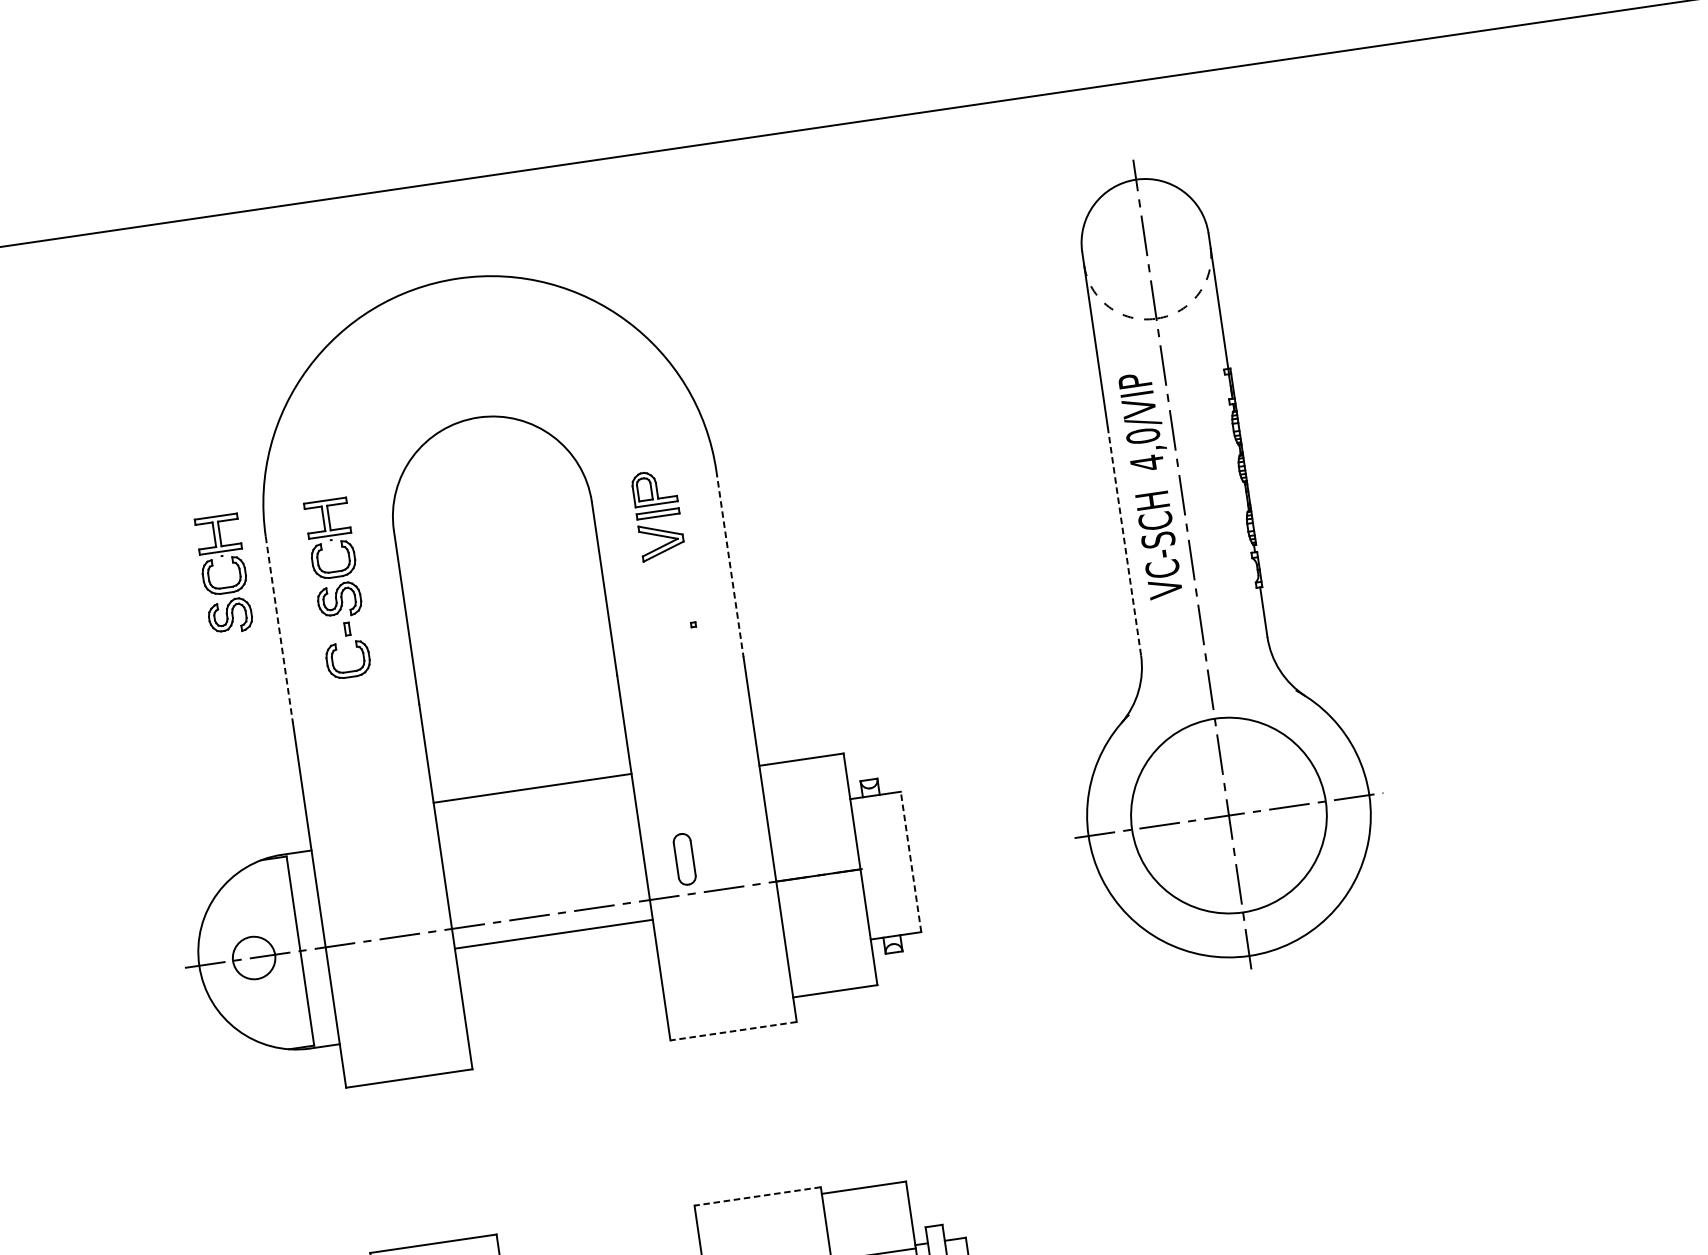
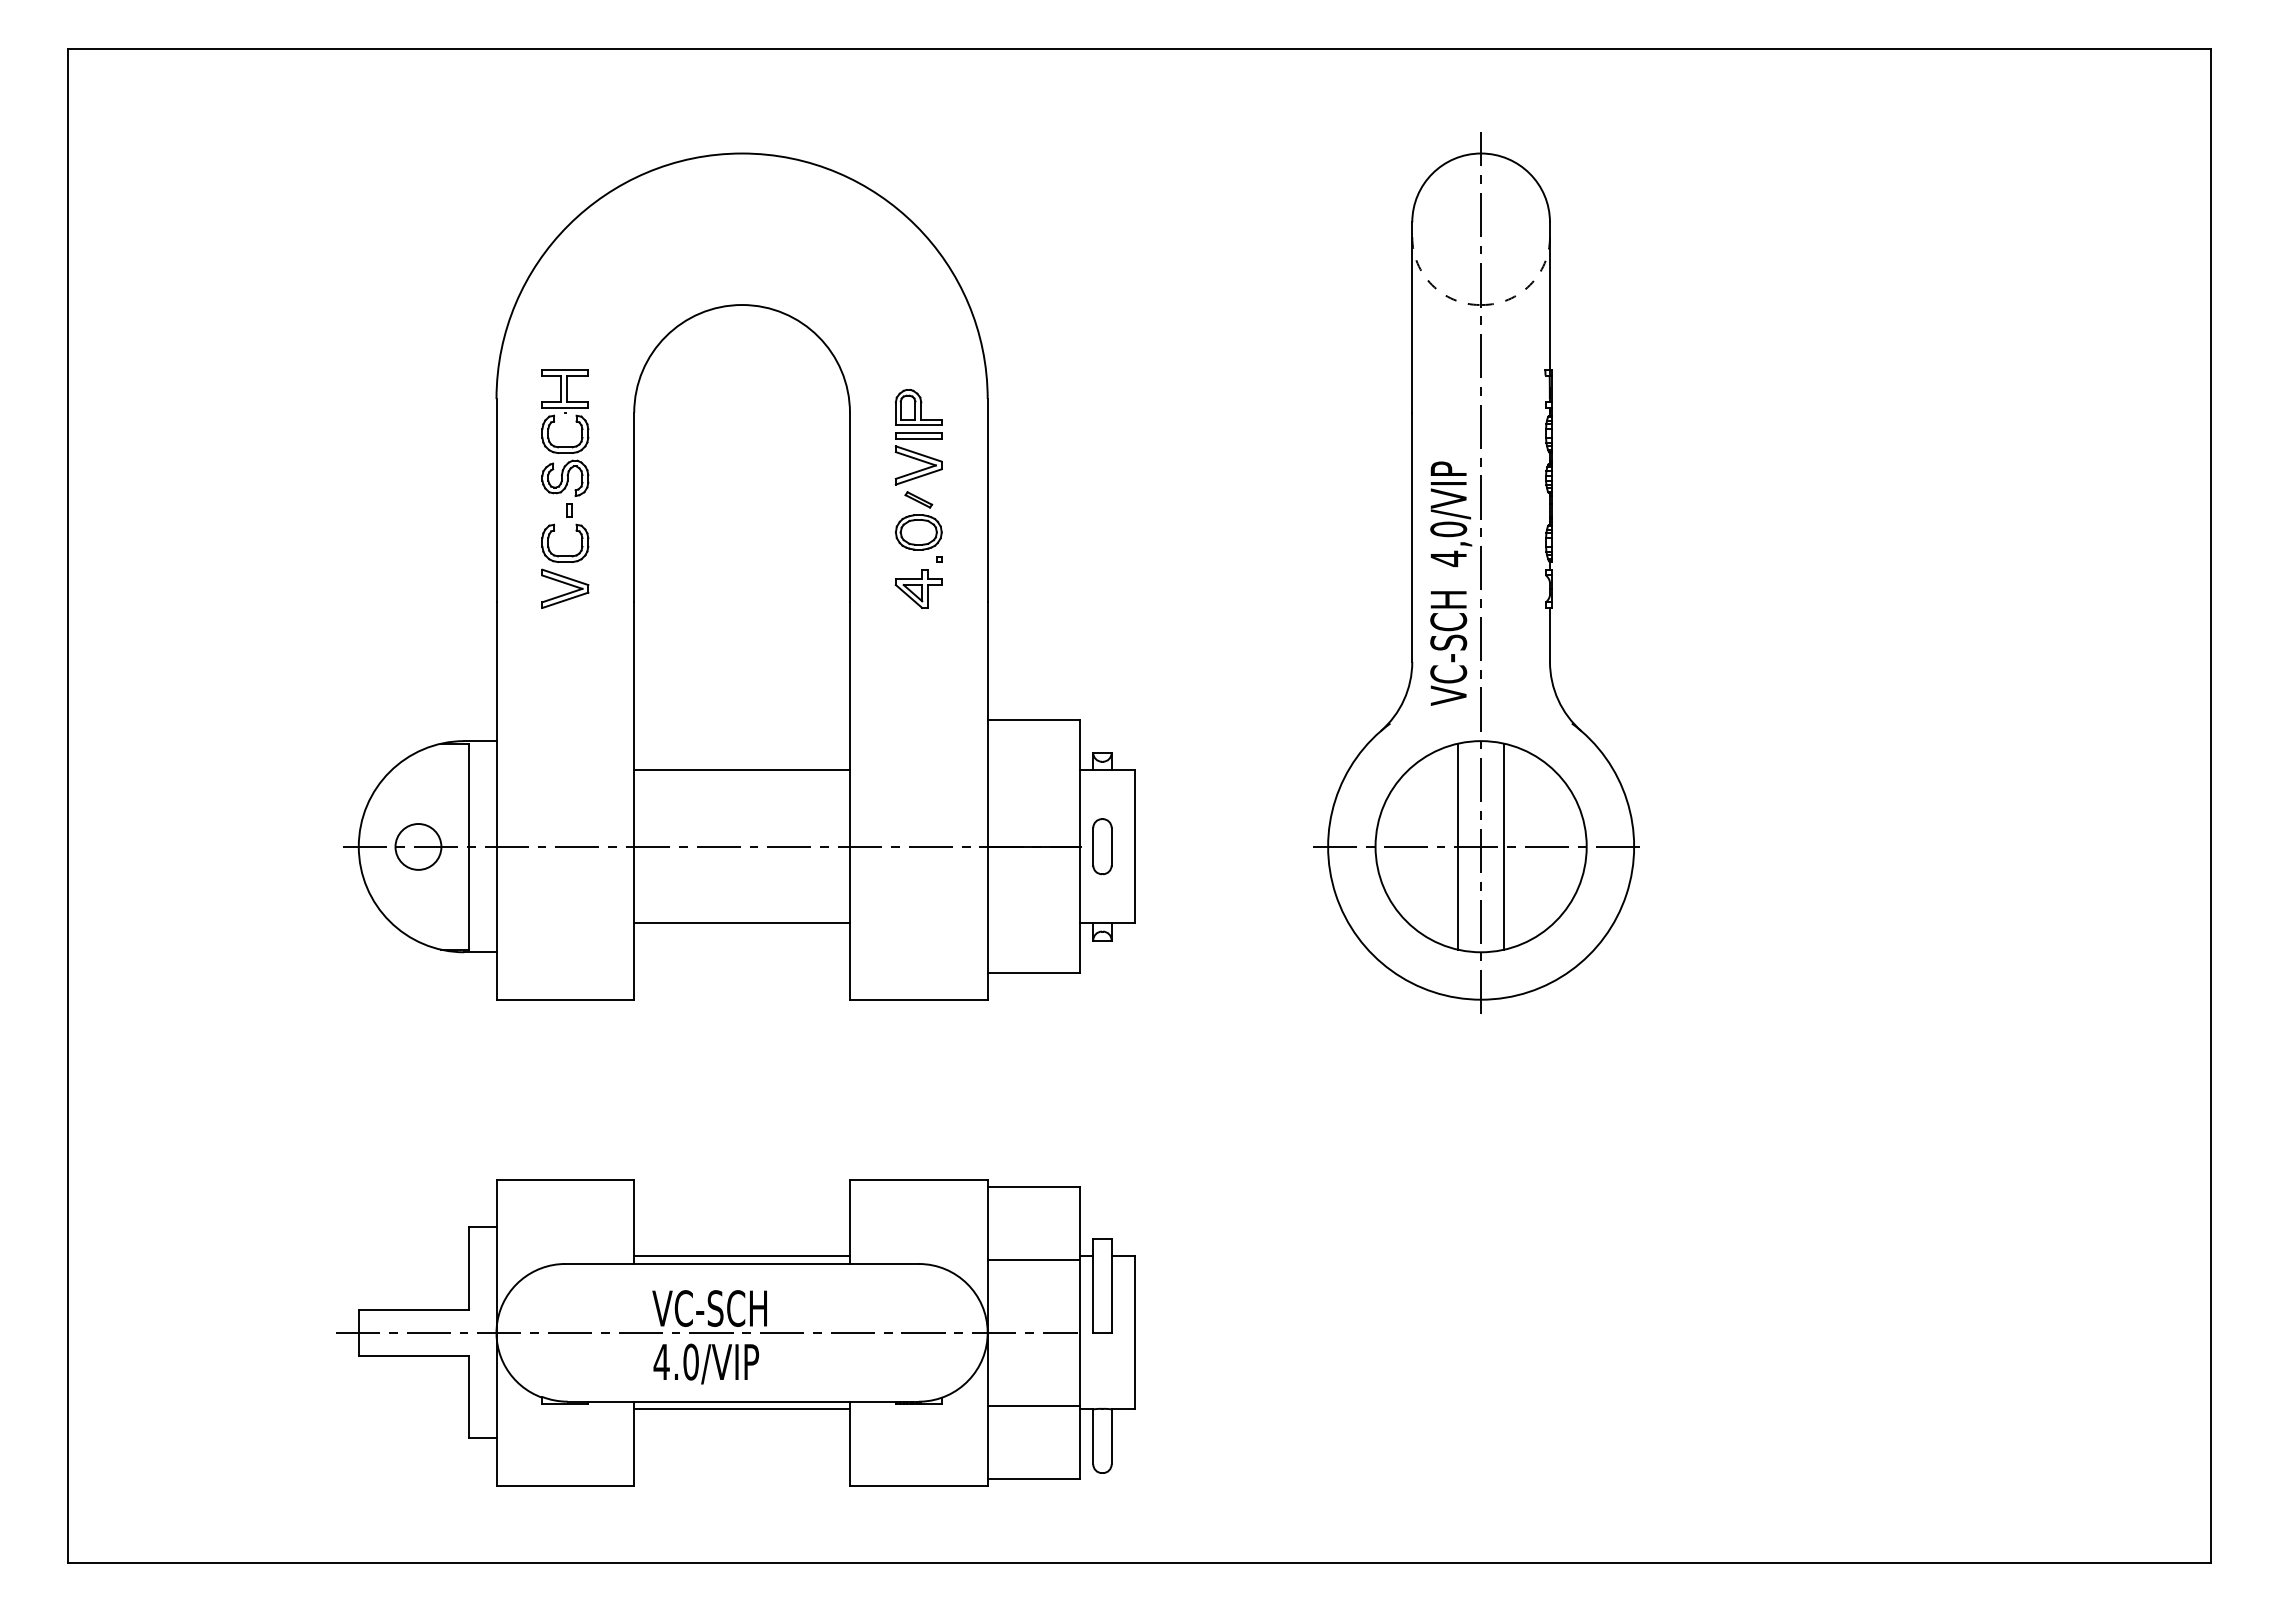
text: (1153, 485) -> (1451, 583), moved
line: (1124, 541) -> (1412, 537), dashed -> solid
line: (729, 564) -> (987, 500), dashed -> solid
part: (226, 586) -> (446, 446), removed
part: (669, 591) -> (918, 520), added
line: (279, 629) -> (496, 500), dashed -> solid
part: (678, 654) -> (918, 588), added
part: (354, 701) -> (565, 588), added
line: (532, 788) -> (741, 770), moved
line: (1250, 812) -> (1504, 846), added
line: (1208, 818) -> (1458, 846), added
part: (684, 859) -> (1102, 846), moved
line: (910, 861) -> (1134, 846), dashed -> solid
line: (553, 934) -> (741, 923), moved
line: (733, 1031) -> (918, 999), dashed -> solid
line: (757, 1196) -> (918, 1179), dashed -> solid

